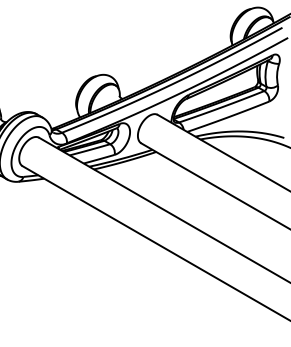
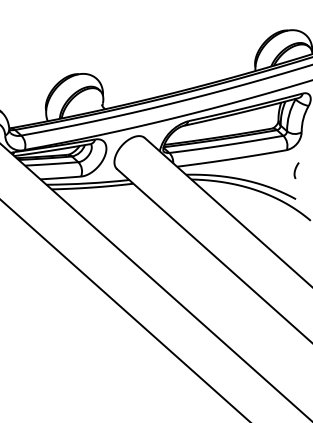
curve: (279, 115) -> (295, 170), added

